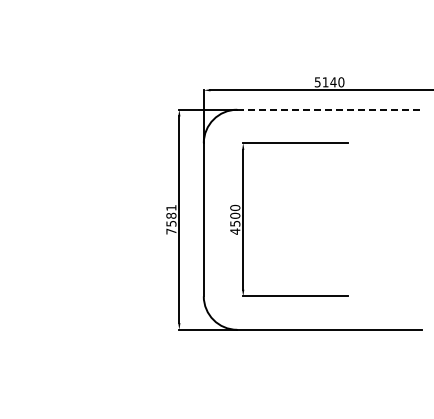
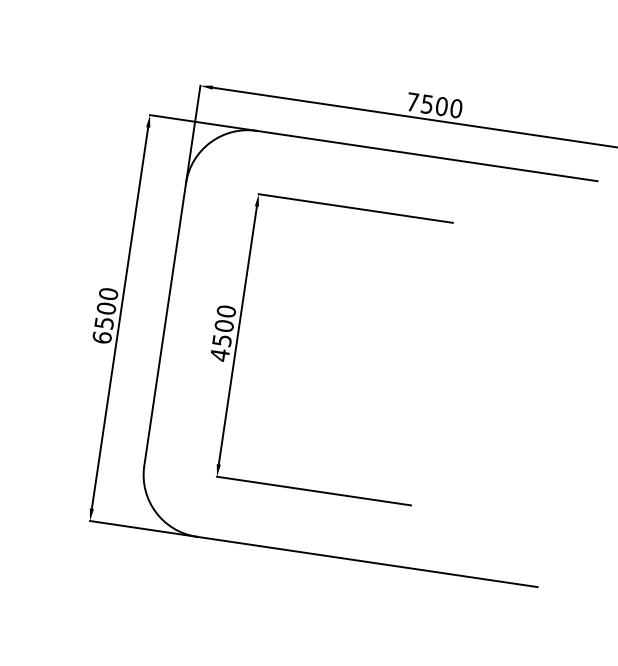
text: (325, 82) -> (427, 104), 5140 -> 7500
line: (330, 109) -> (428, 155), dashed -> solid
text: (171, 219) -> (105, 315), 7581 -> 6500

